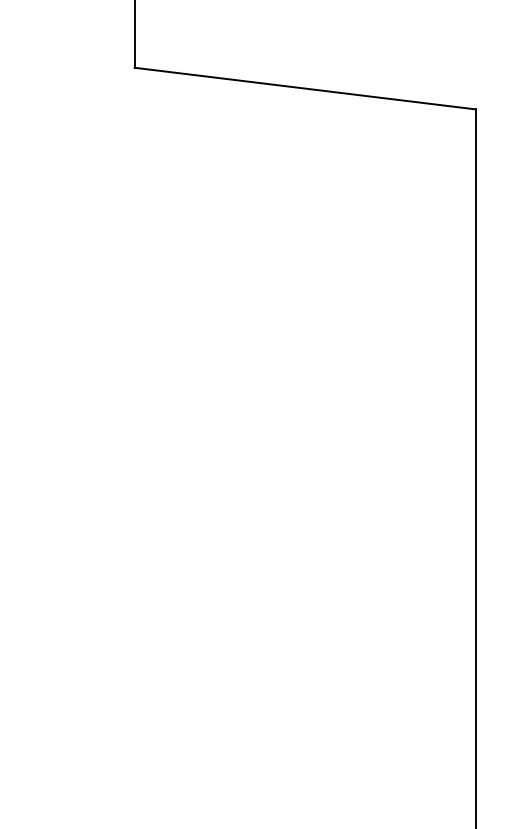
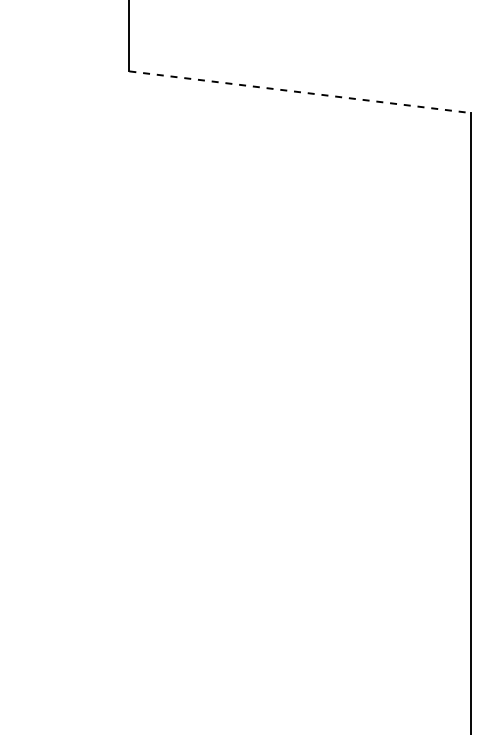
line: (305, 88) -> (300, 92), solid -> dashed

